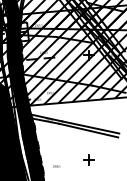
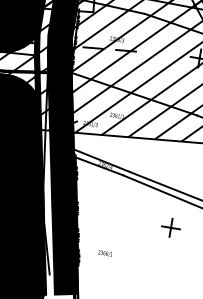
part: (88, 159) -> (170, 226), moved

